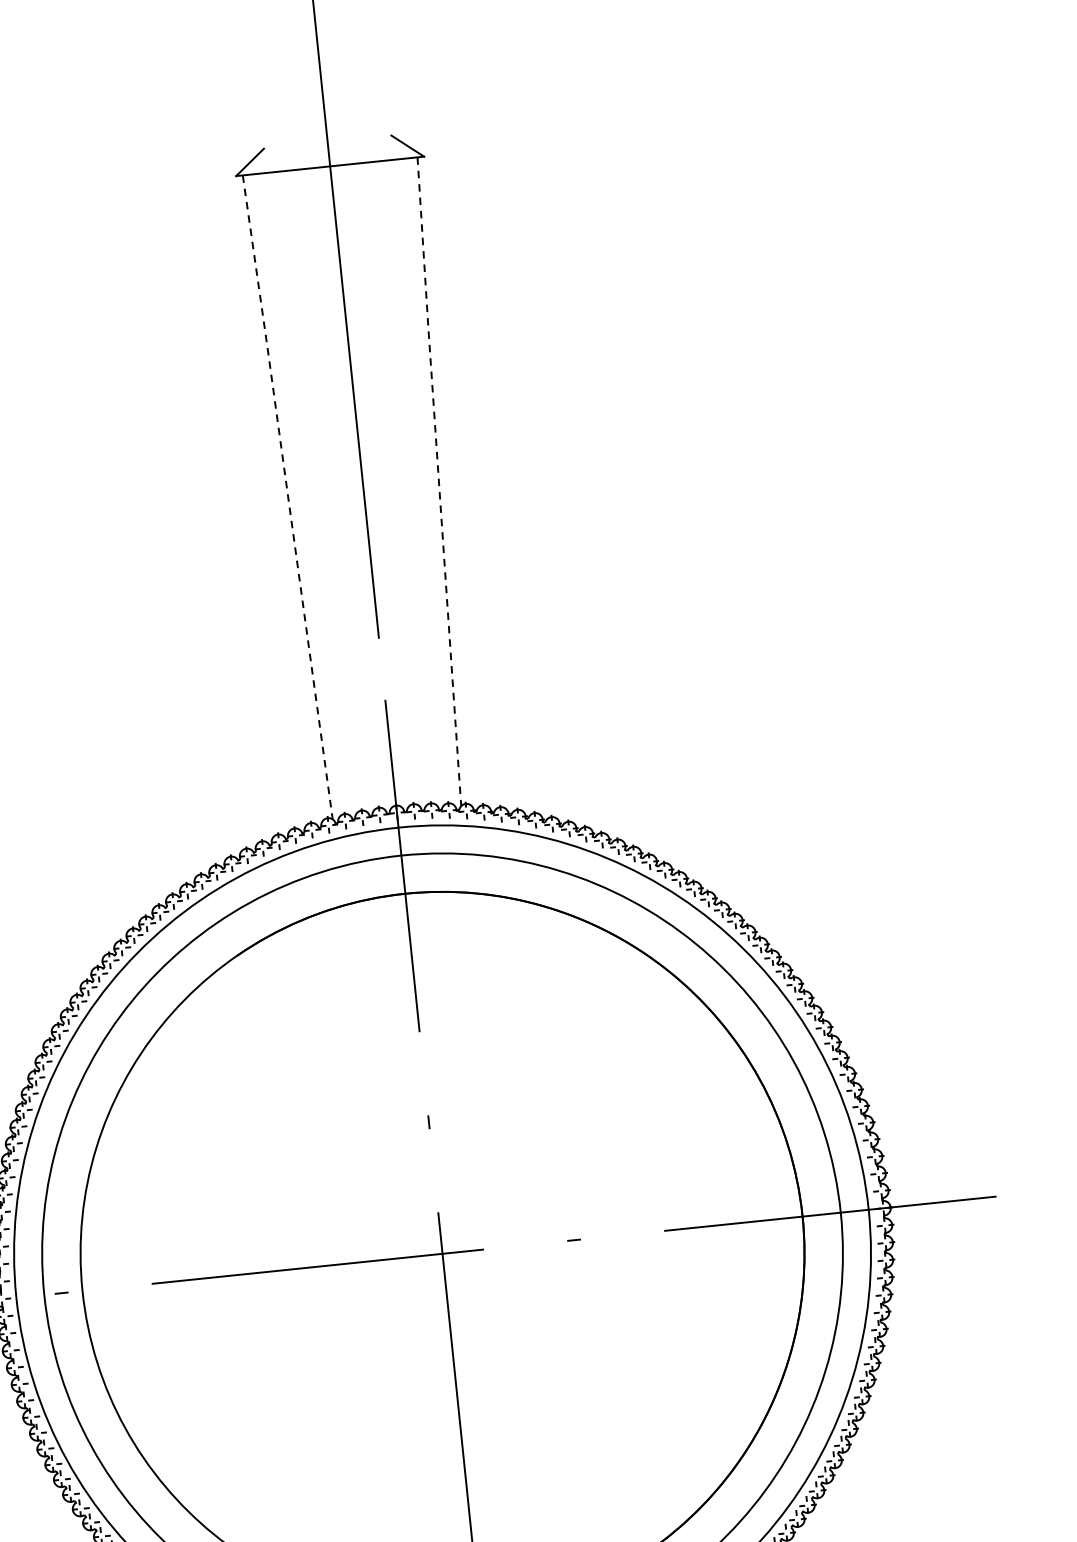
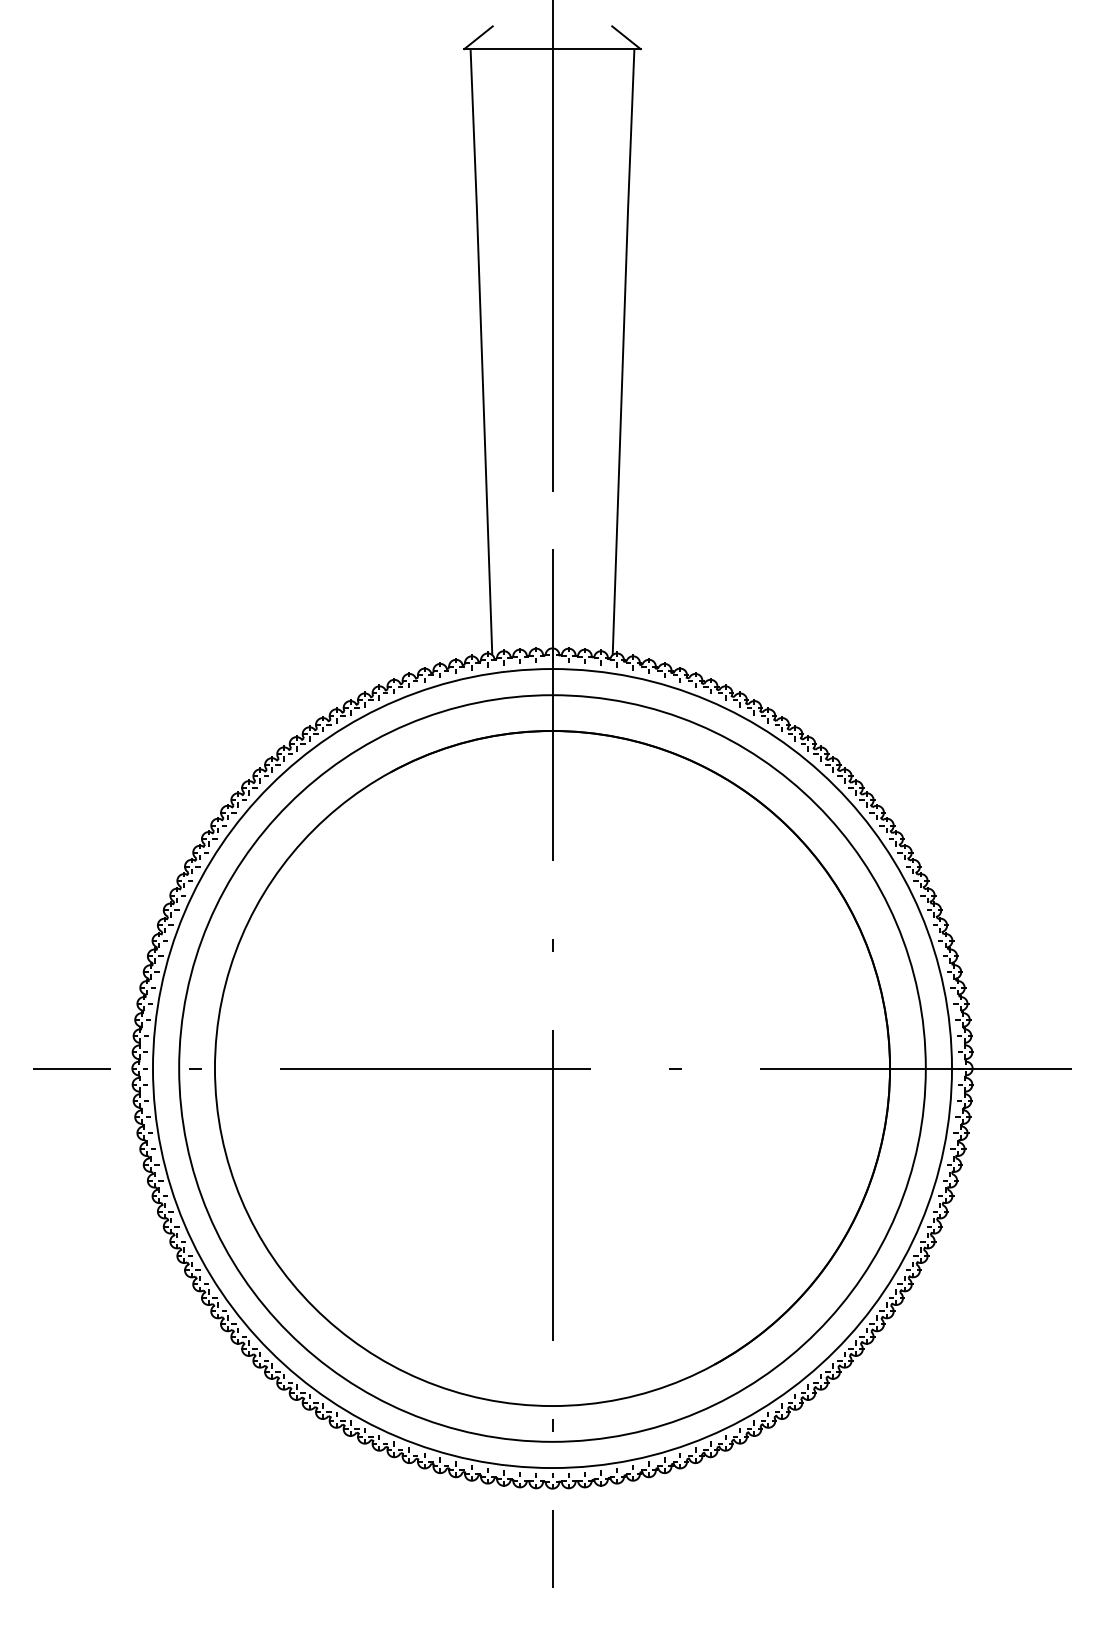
line: (439, 481) -> (623, 351), dashed -> solid
line: (287, 496) -> (481, 351), dashed -> solid

